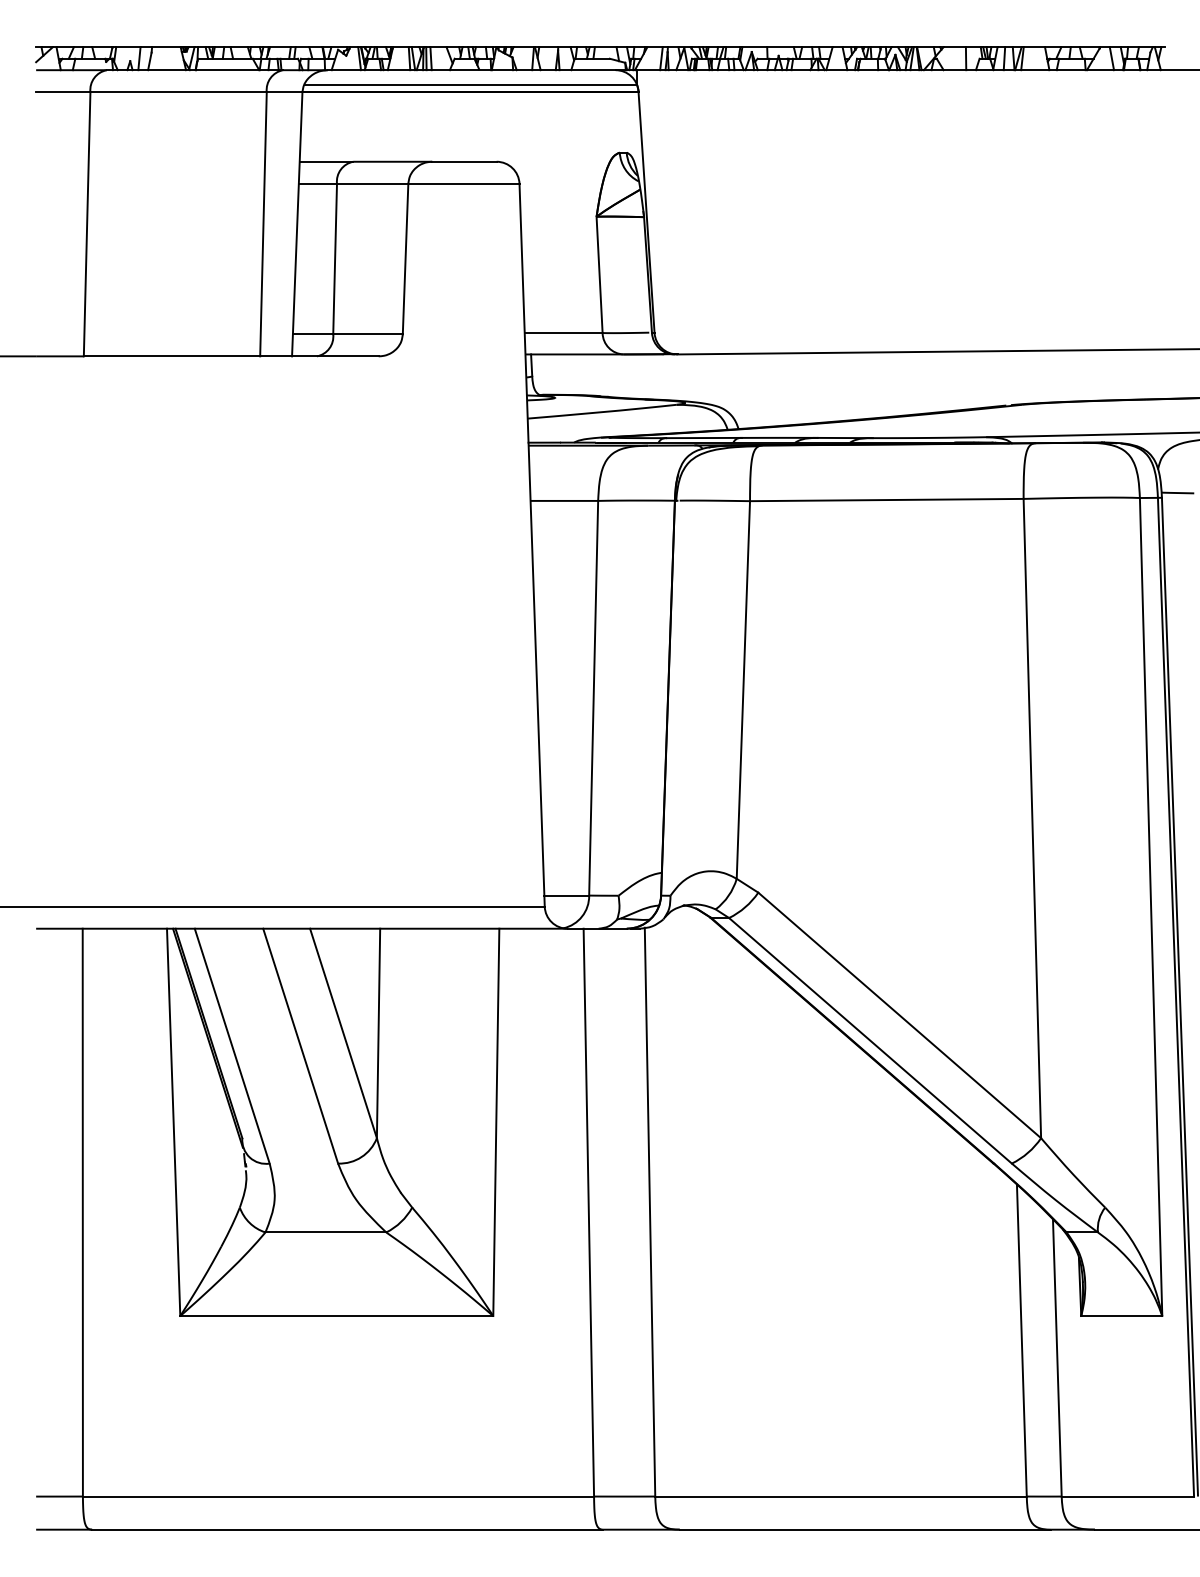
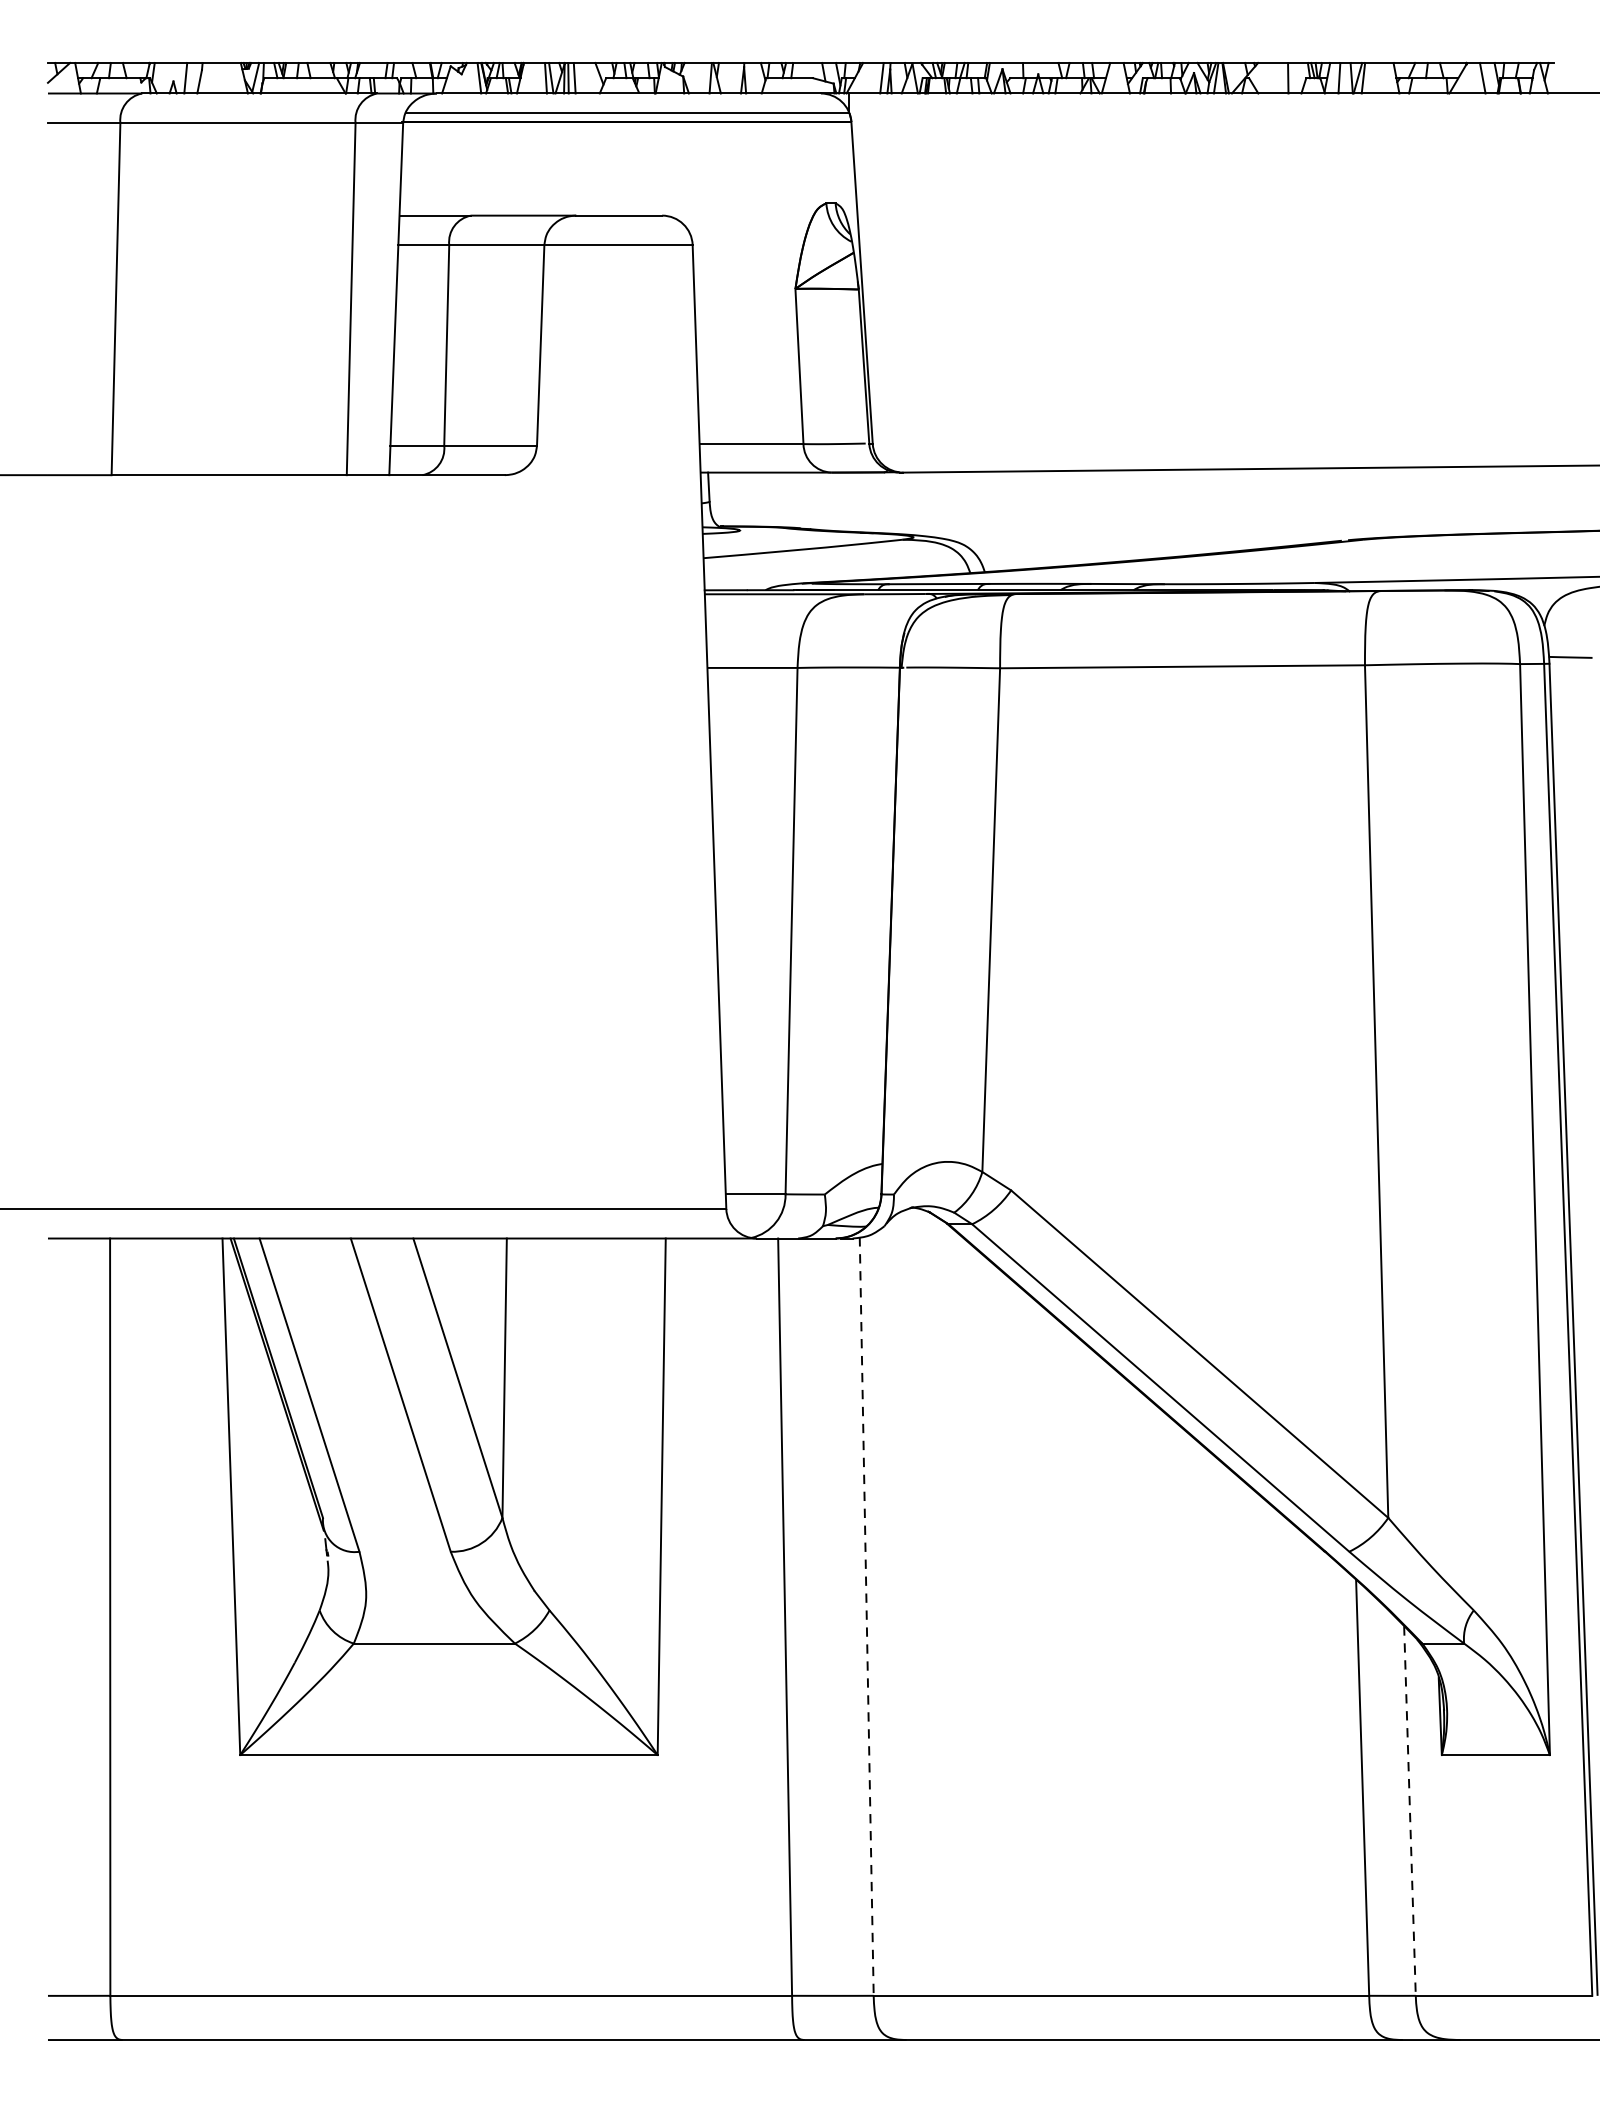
line: (650, 1212) -> (867, 1616), solid -> dashed
line: (1057, 1358) -> (1410, 1811), solid -> dashed

